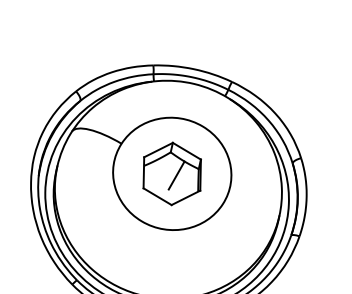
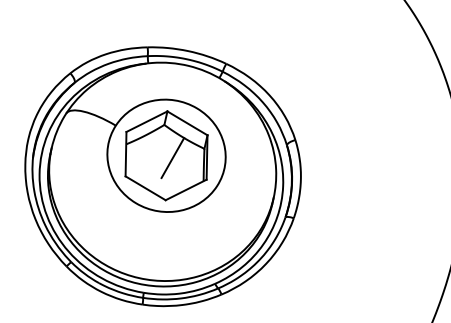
part: (172, 173) -> (166, 155), size x1.43

